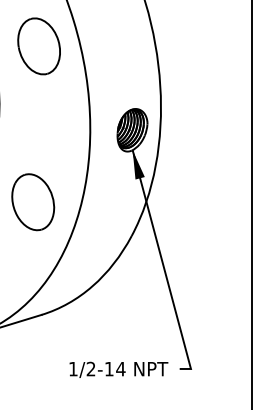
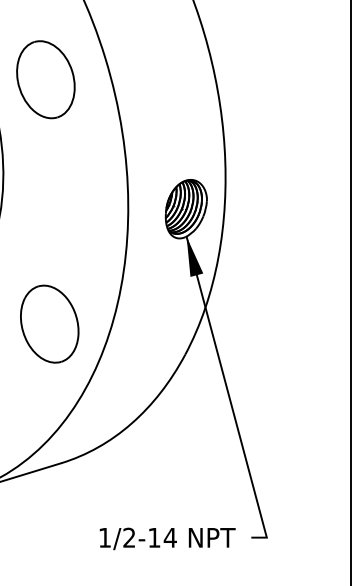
part: (38, 46) -> (45, 79), moved
part: (33, 201) -> (49, 323), moved

